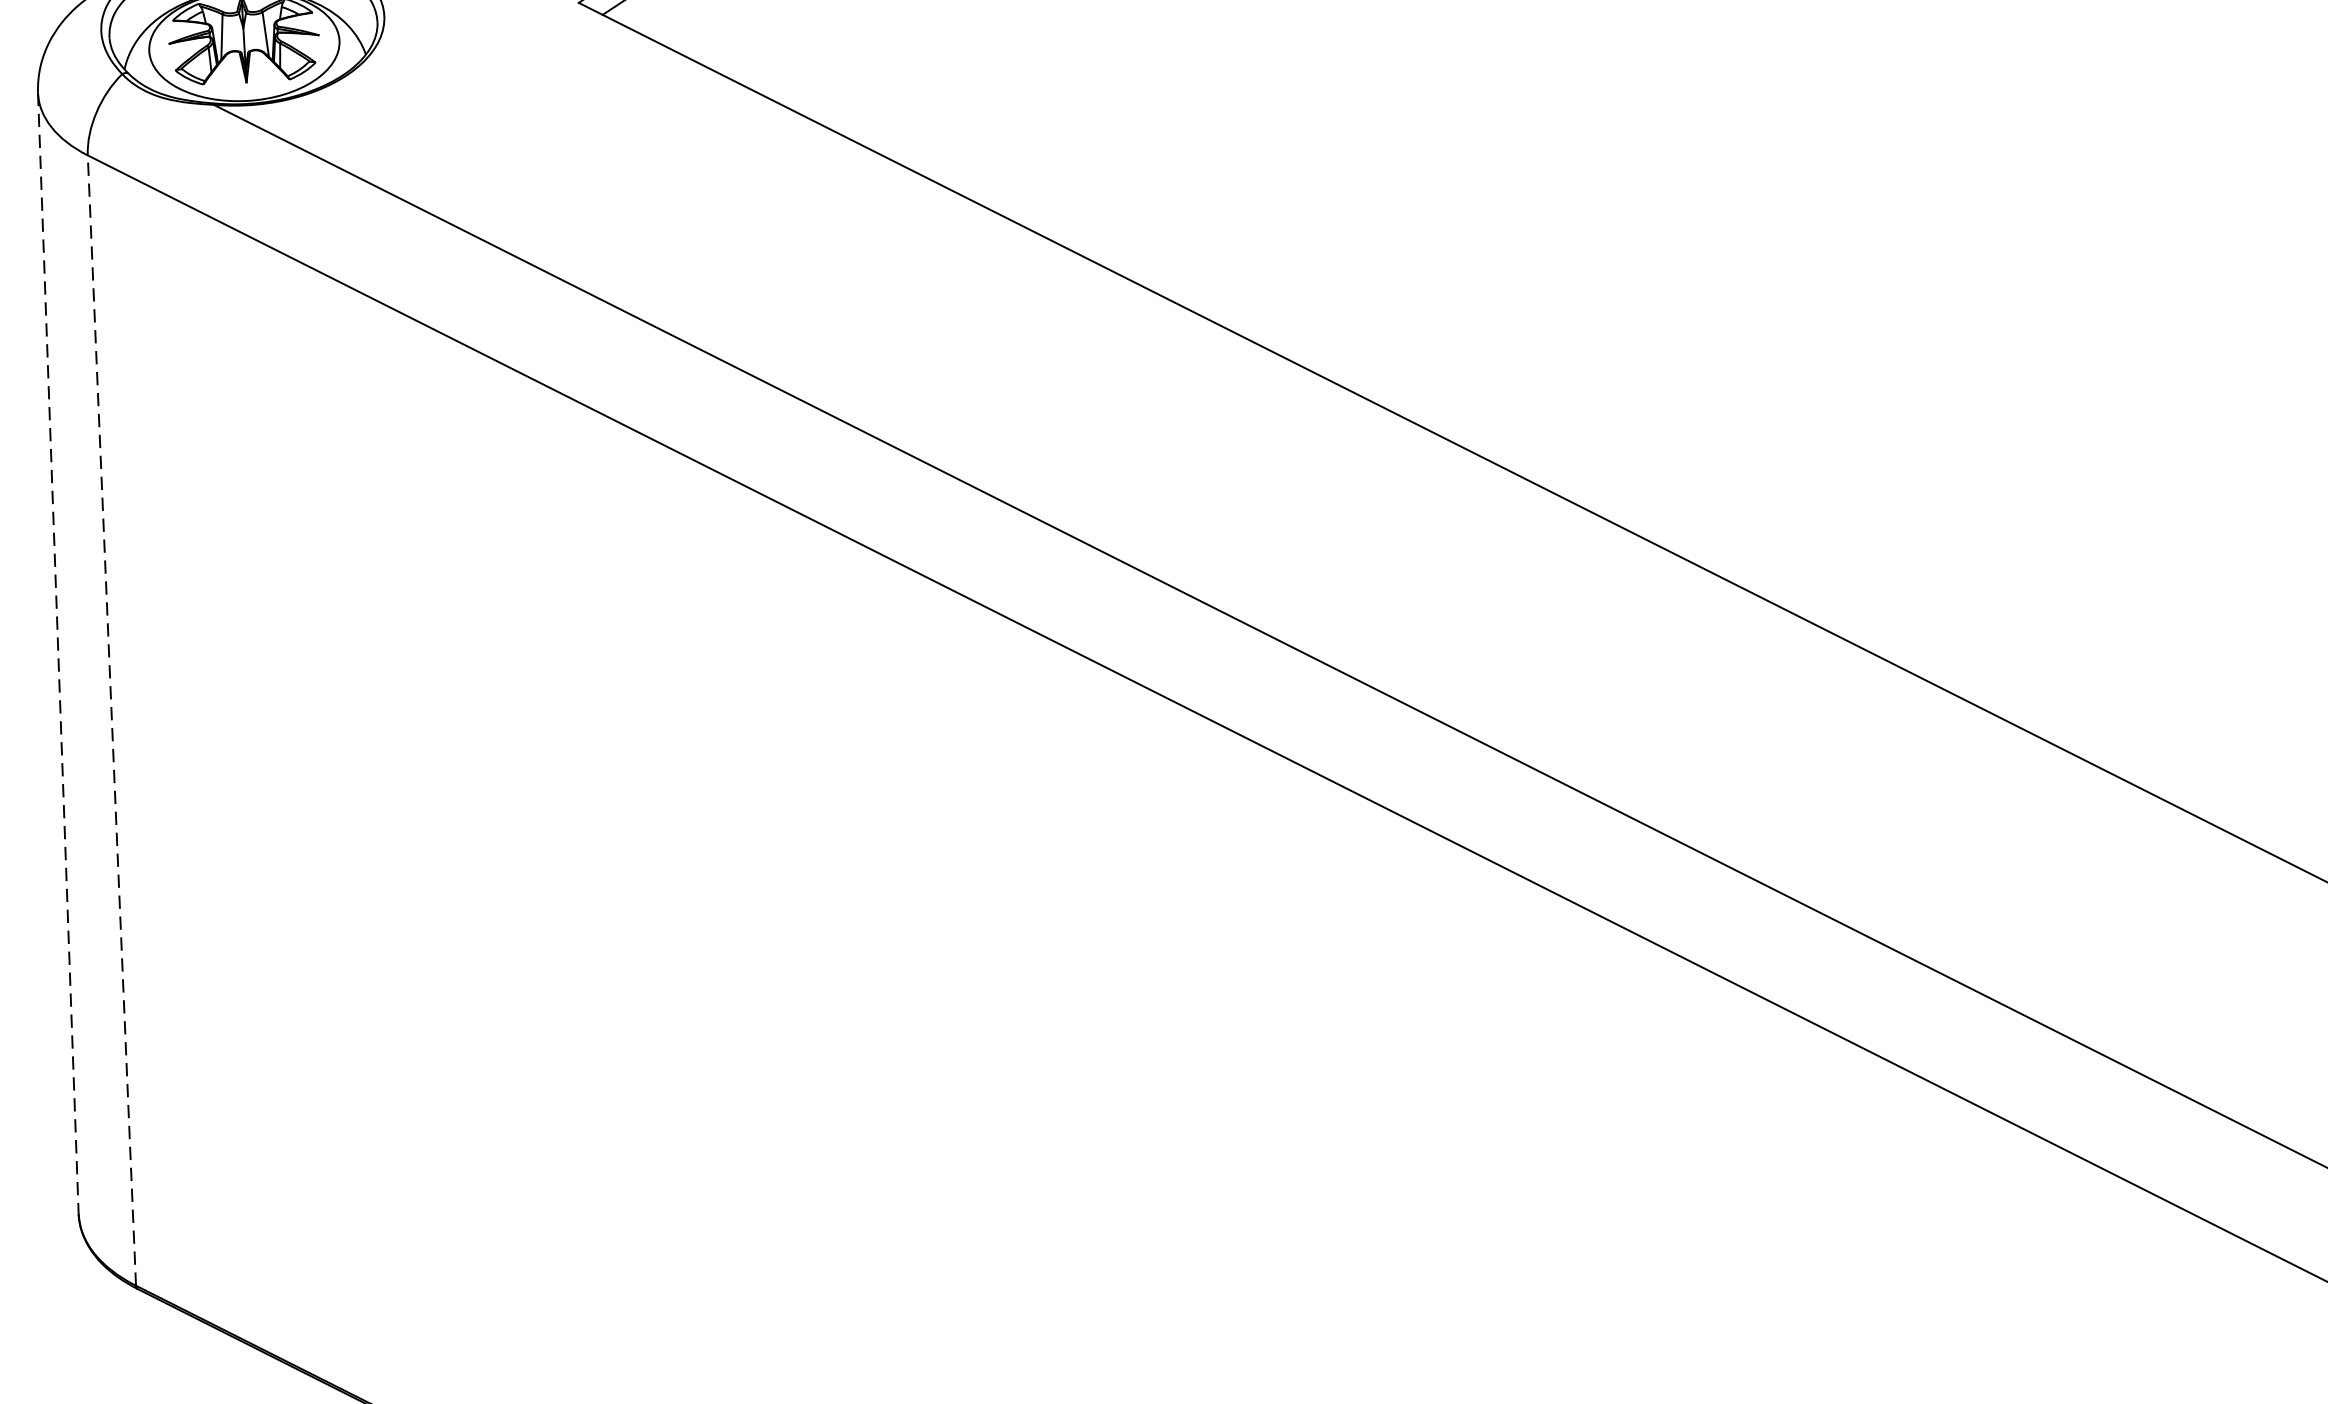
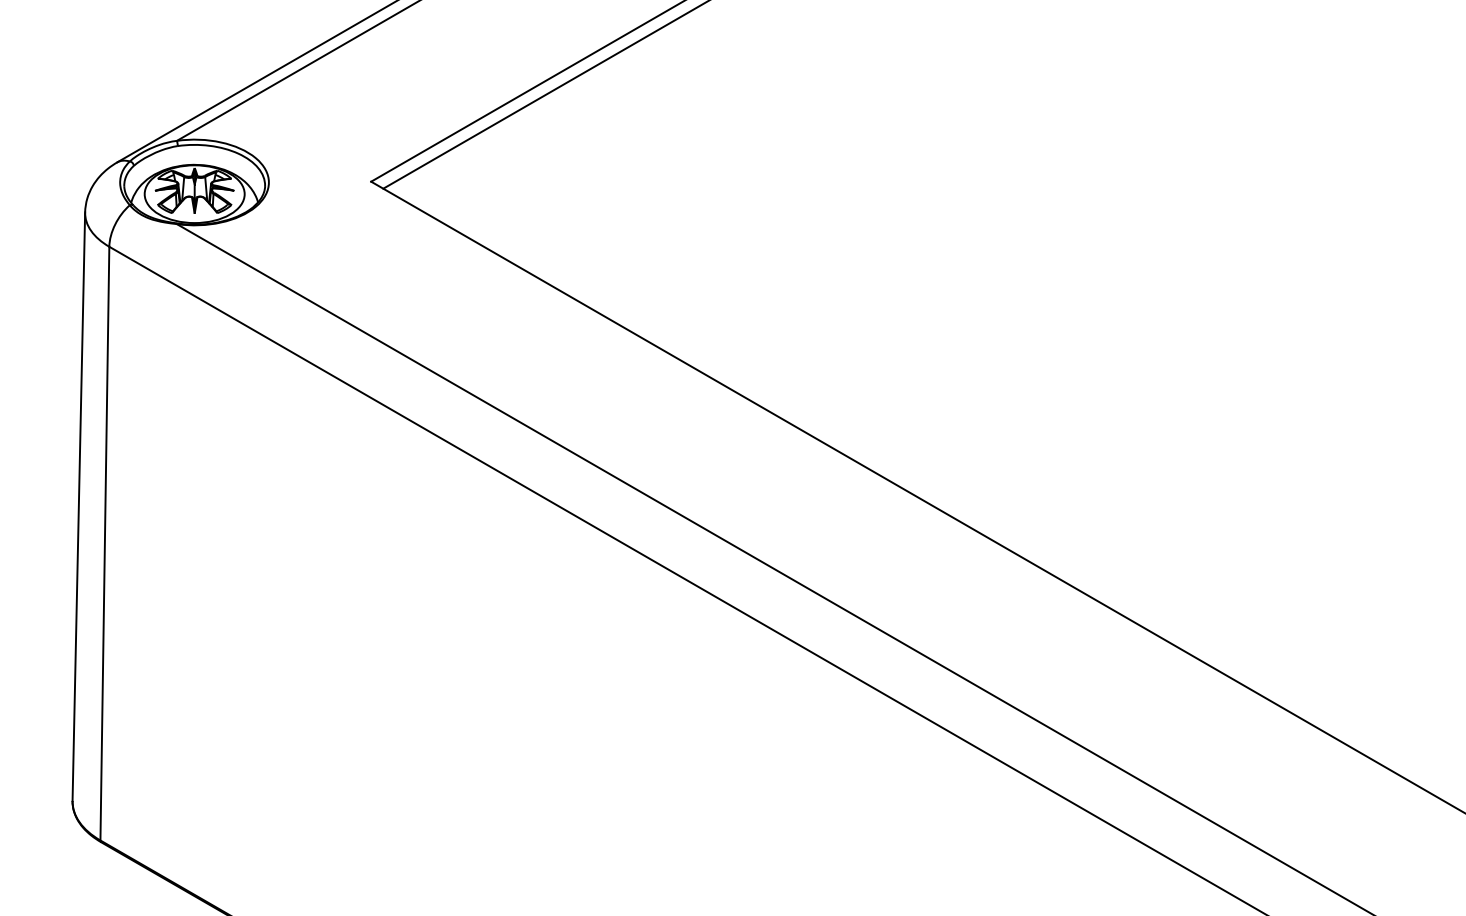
line: (57, 654) -> (78, 507), dashed -> solid
line: (111, 720) -> (104, 543), dashed -> solid

